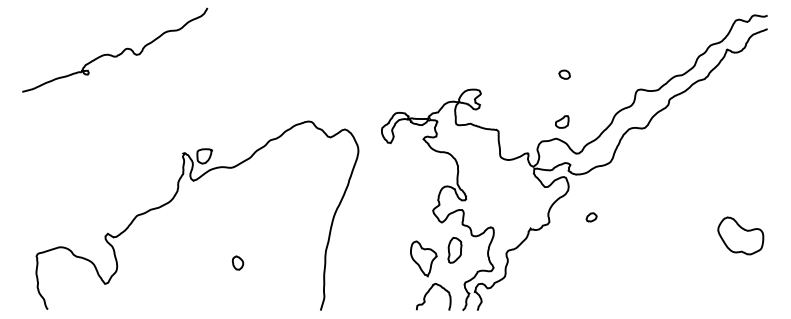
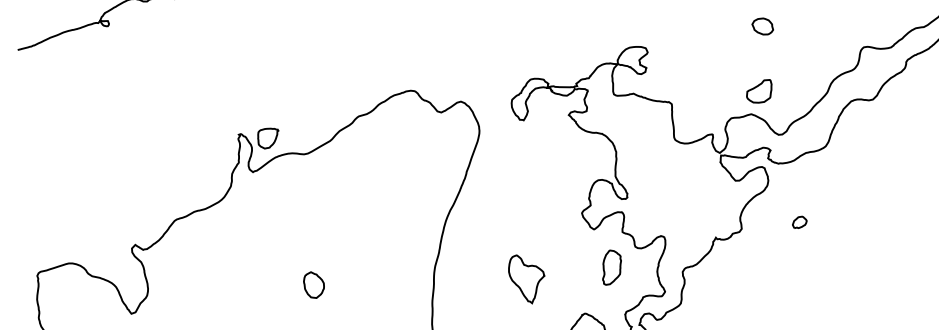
part: (564, 74) -> (762, 26), size x1.4
part: (562, 121) -> (759, 90), size x1.4
part: (423, 258) -> (526, 278), moved
part: (237, 262) -> (313, 284), size x1.4

